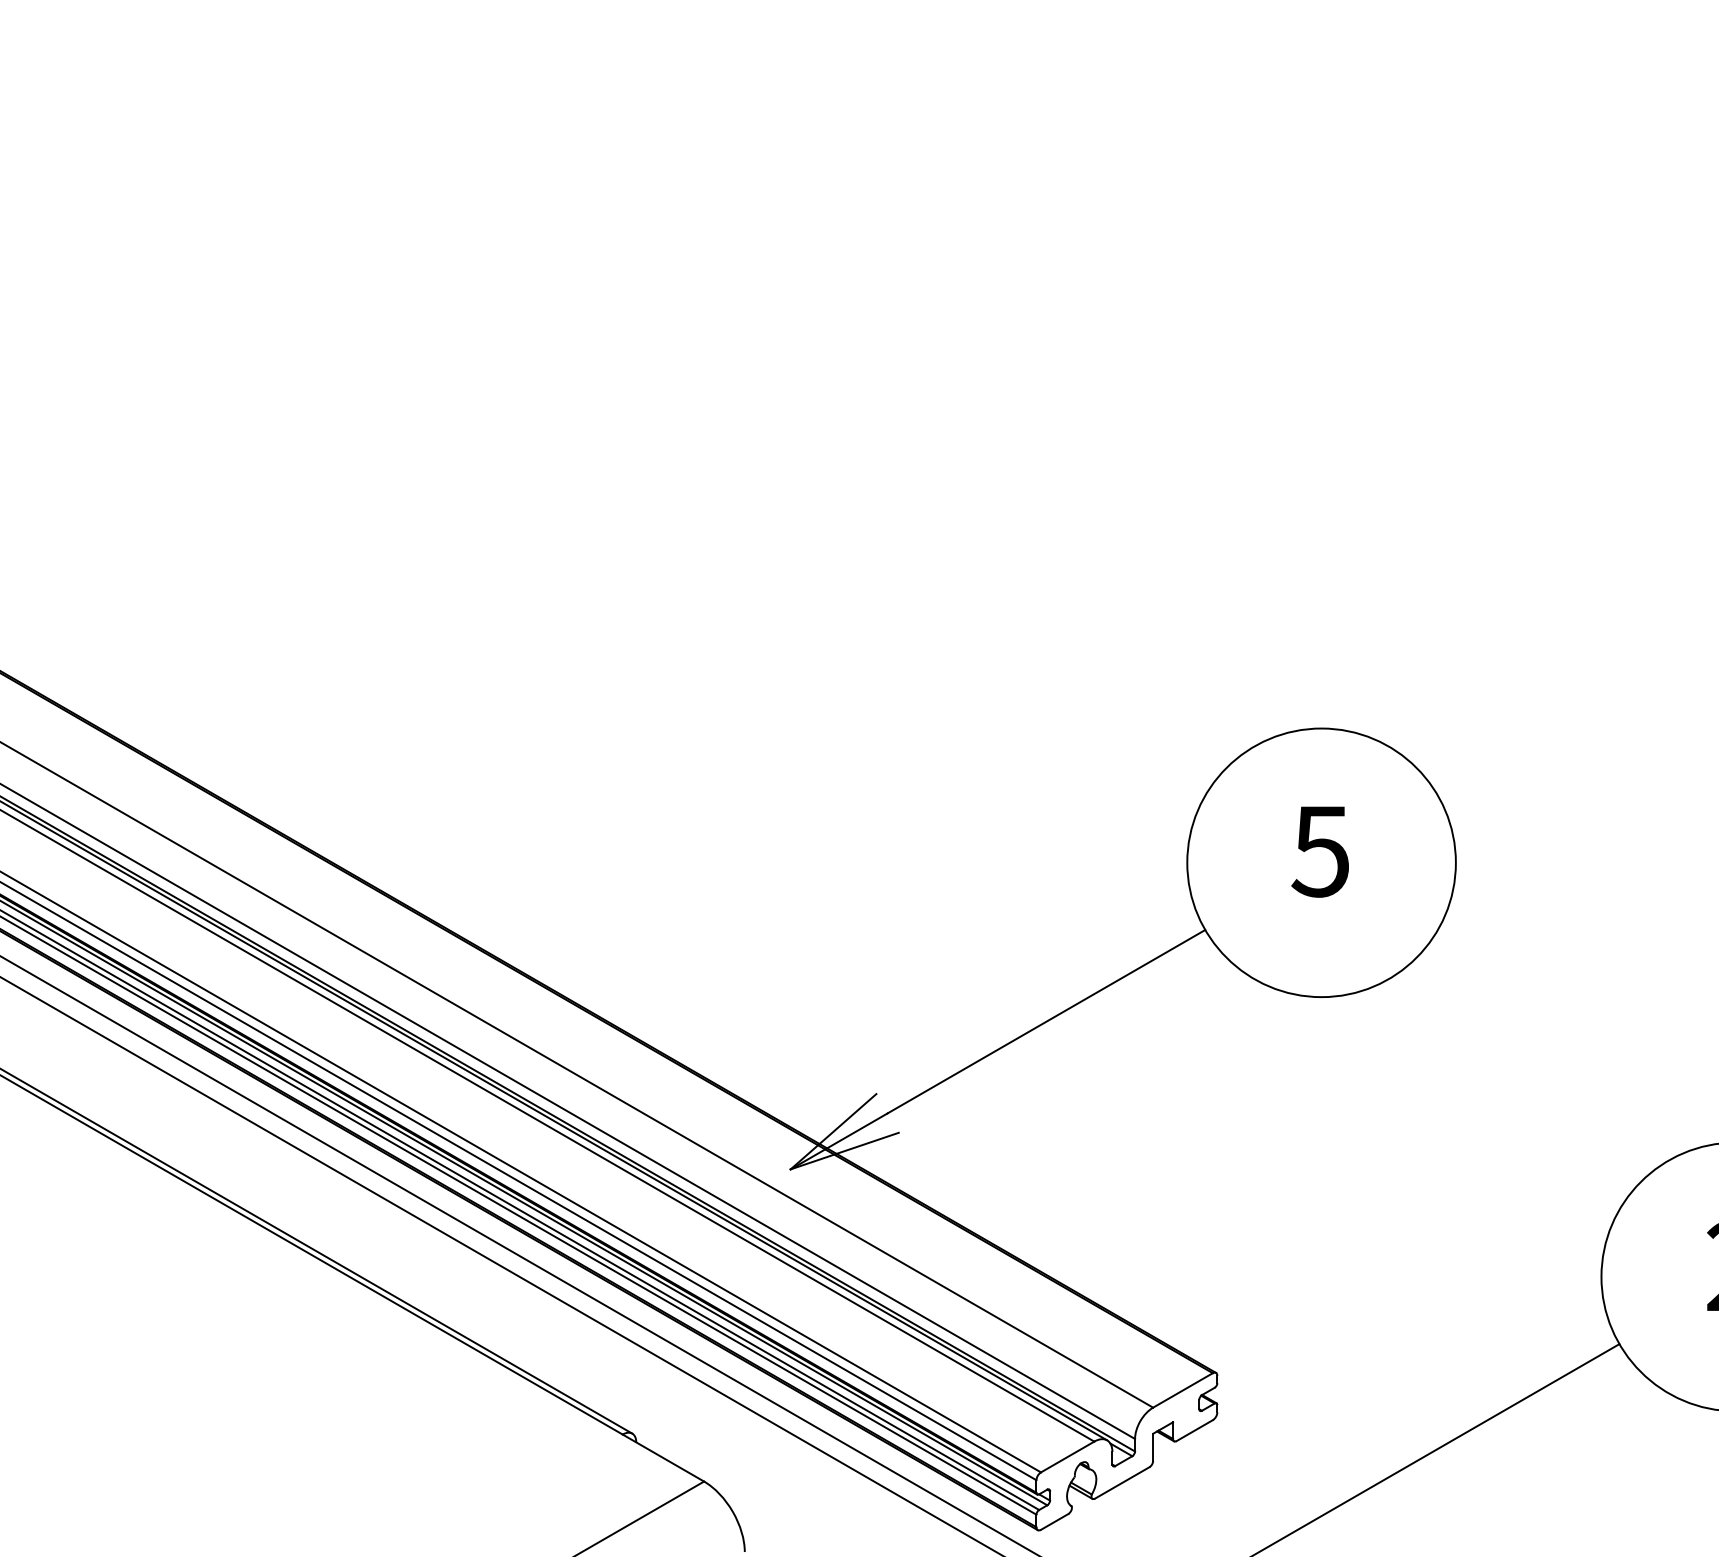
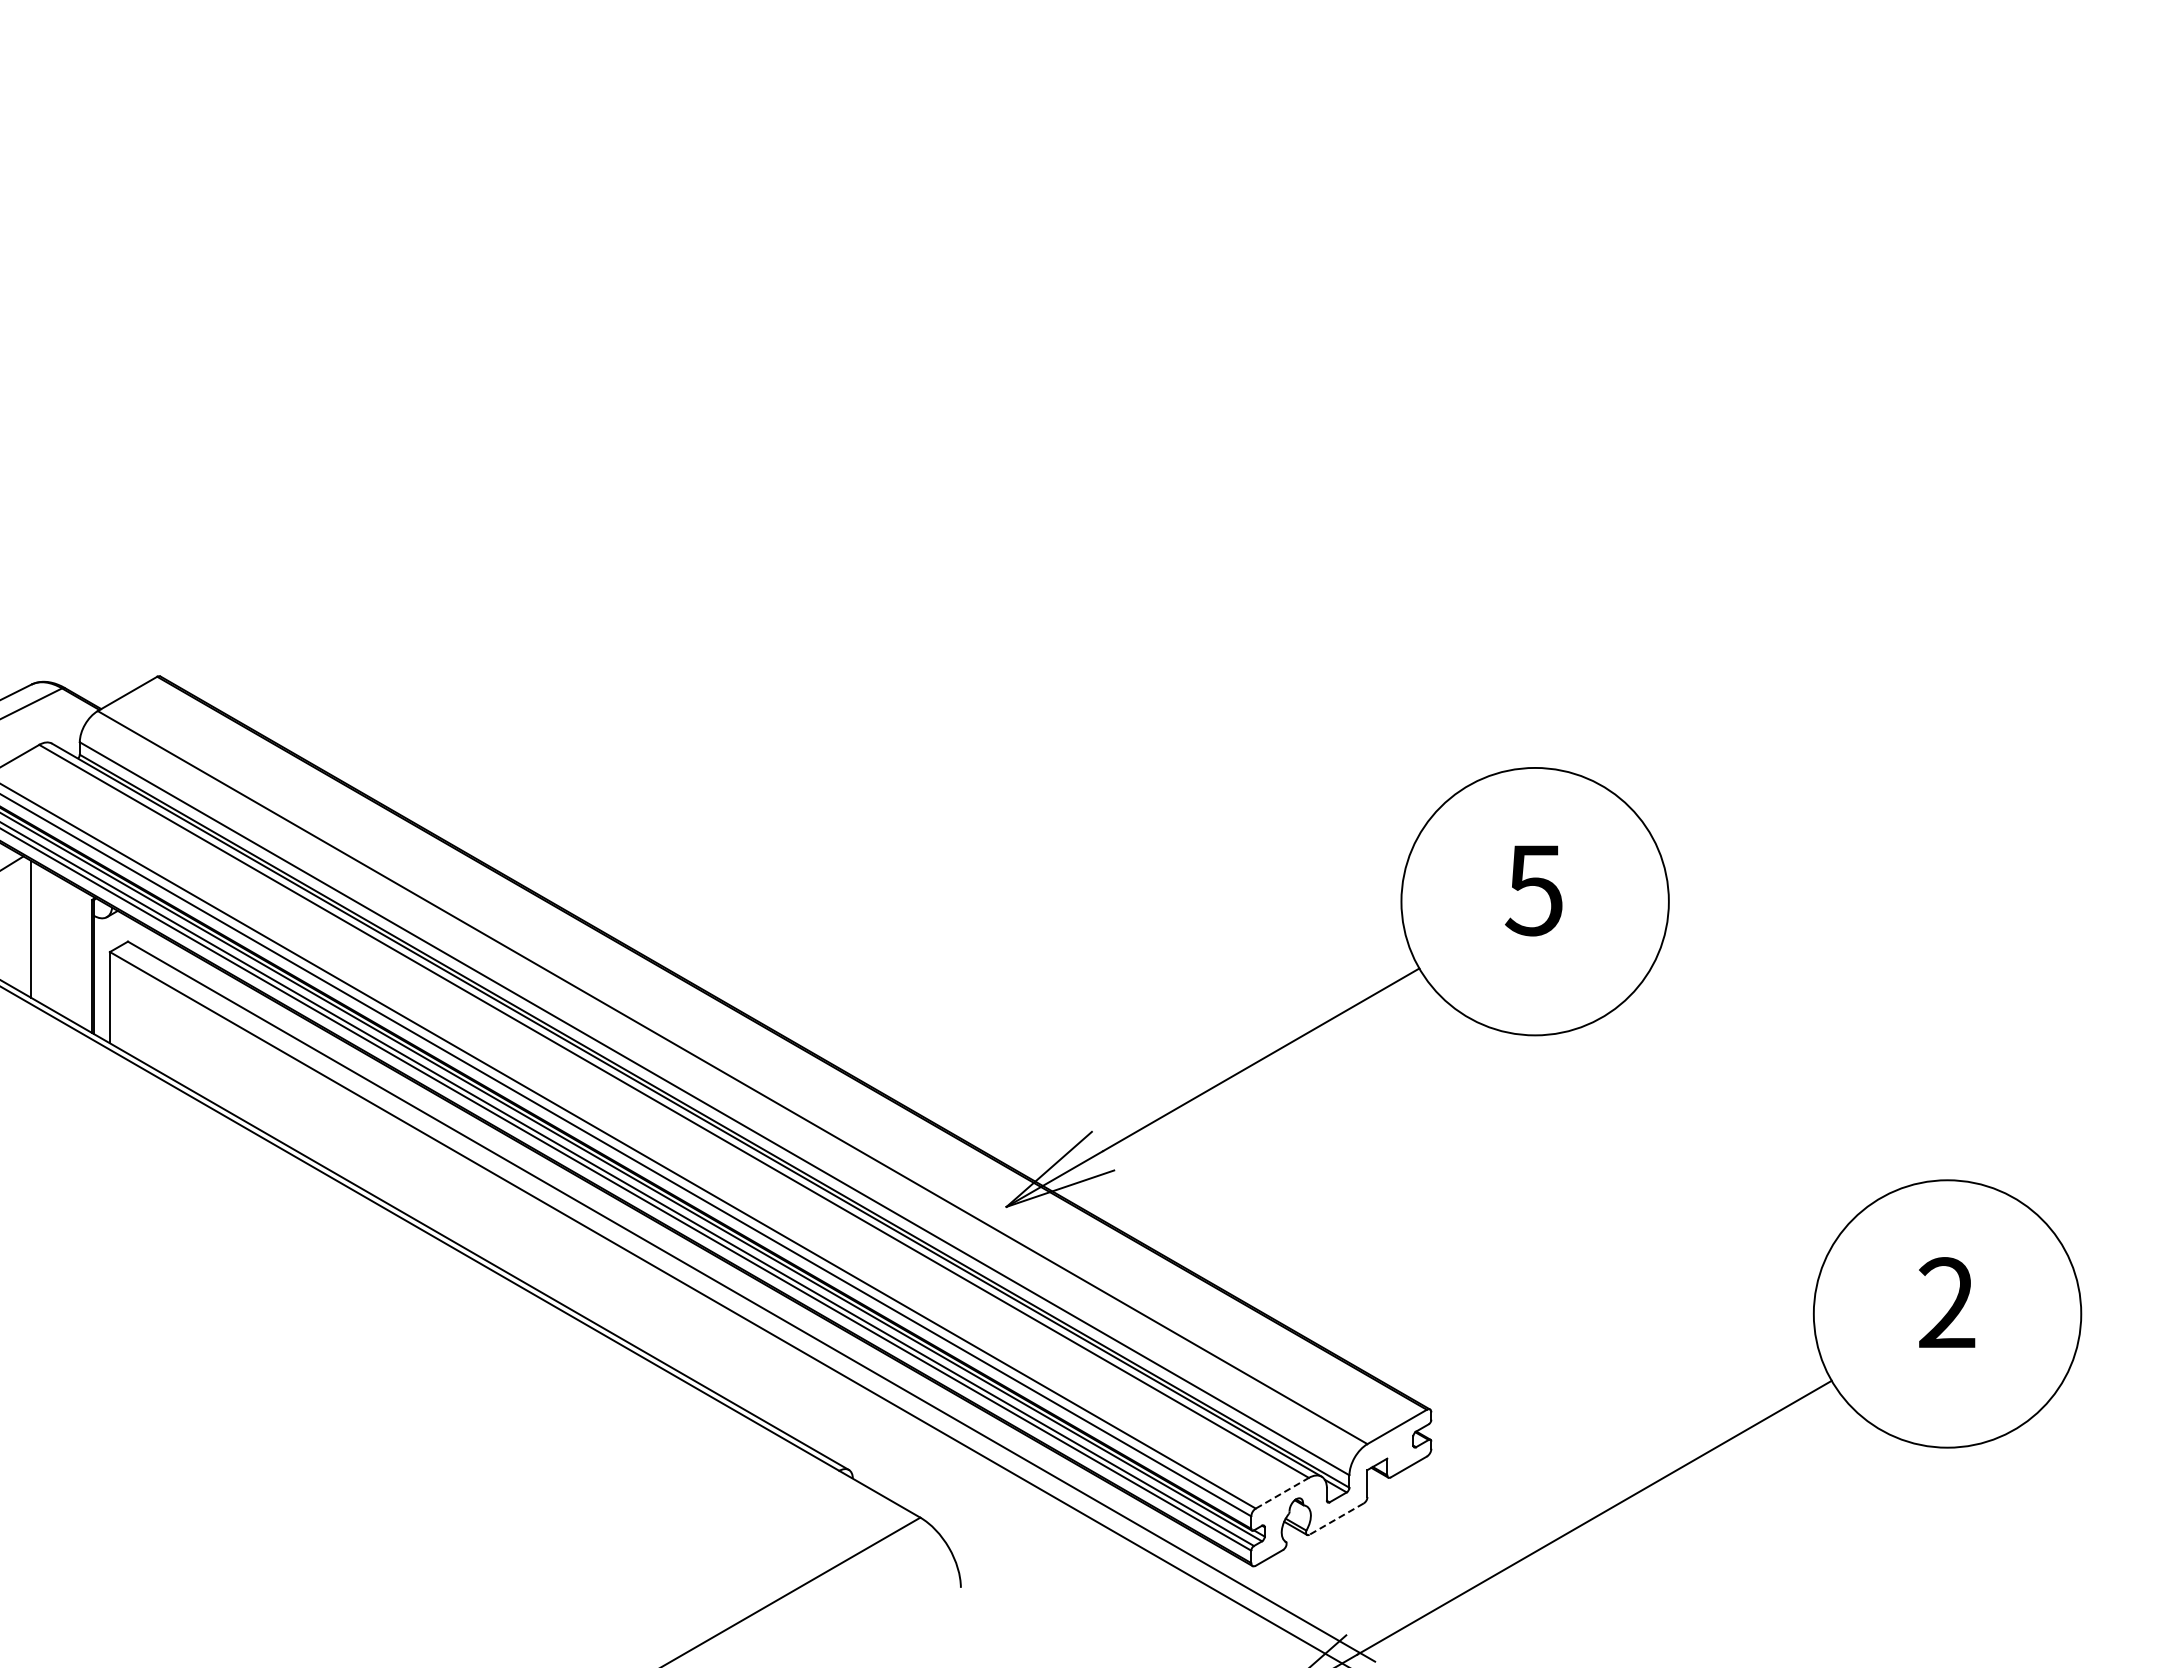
line: (1067, 1457) -> (1282, 1493), solid -> dashed
line: (1122, 1483) -> (1336, 1519), solid -> dashed

